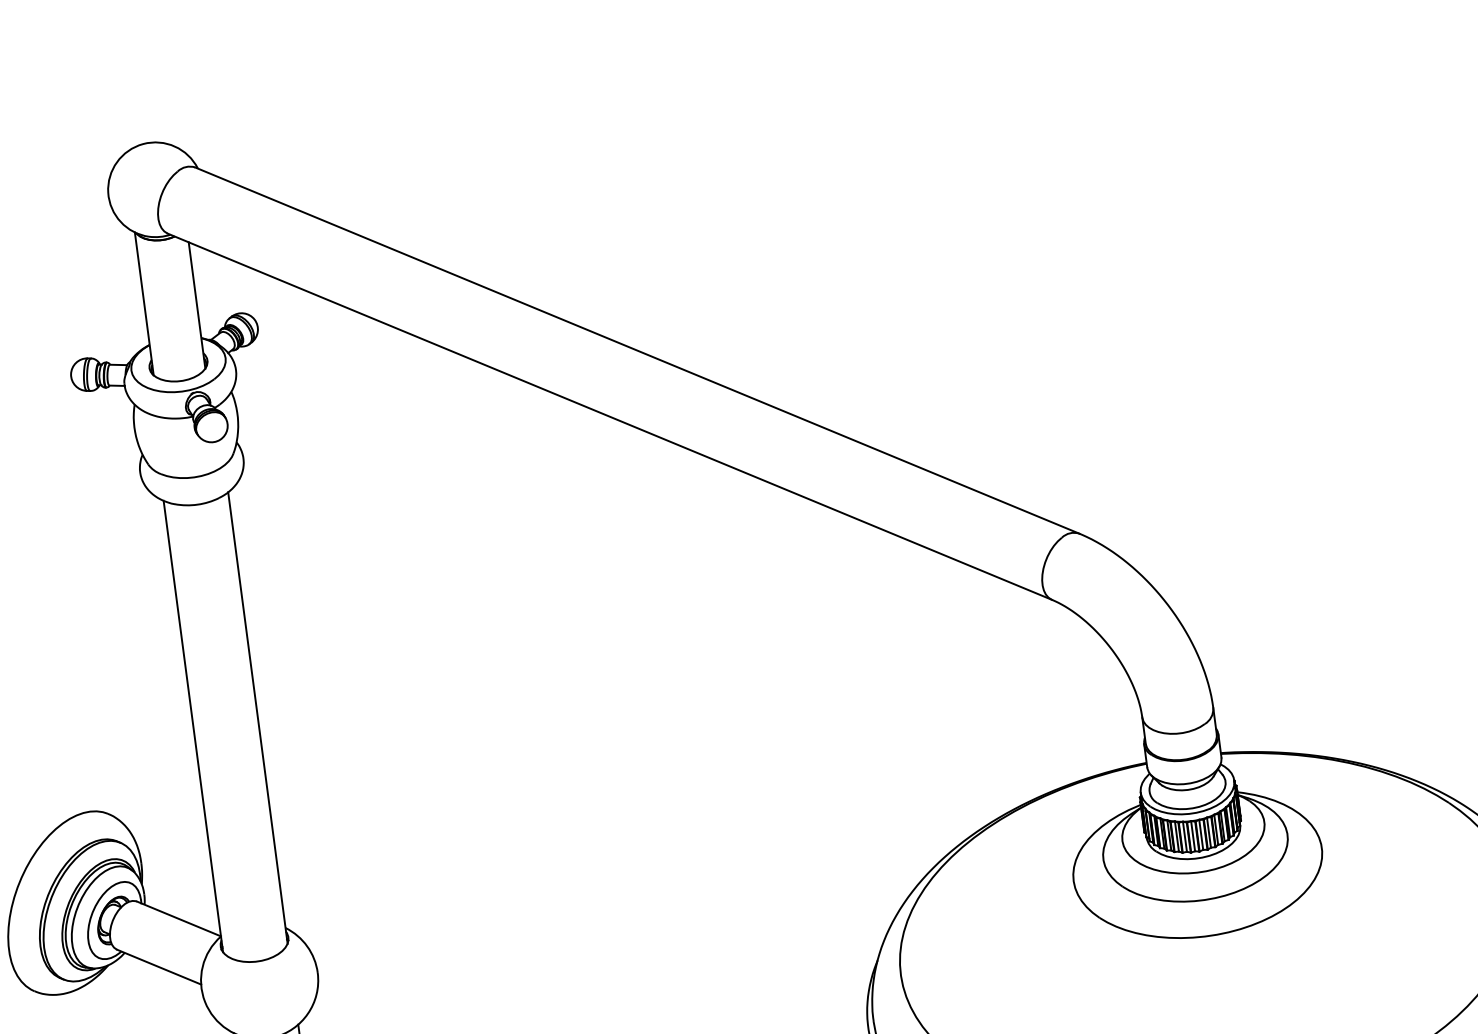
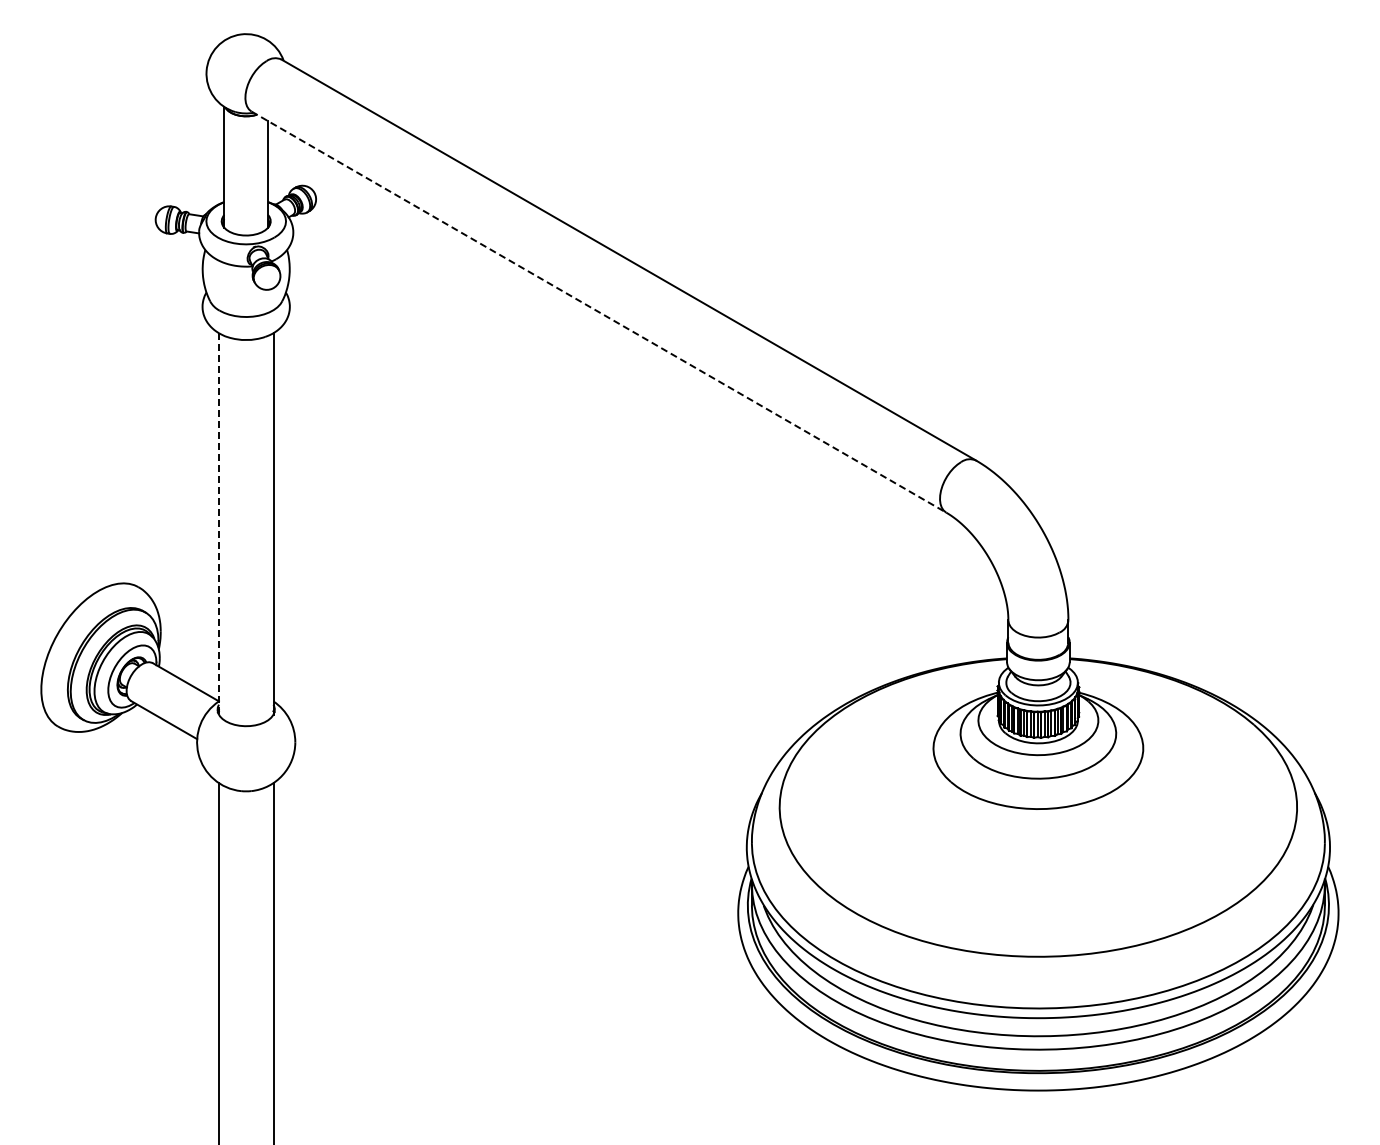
line: (610, 417) -> (599, 312), solid -> dashed
line: (192, 726) -> (218, 523), solid -> dashed

